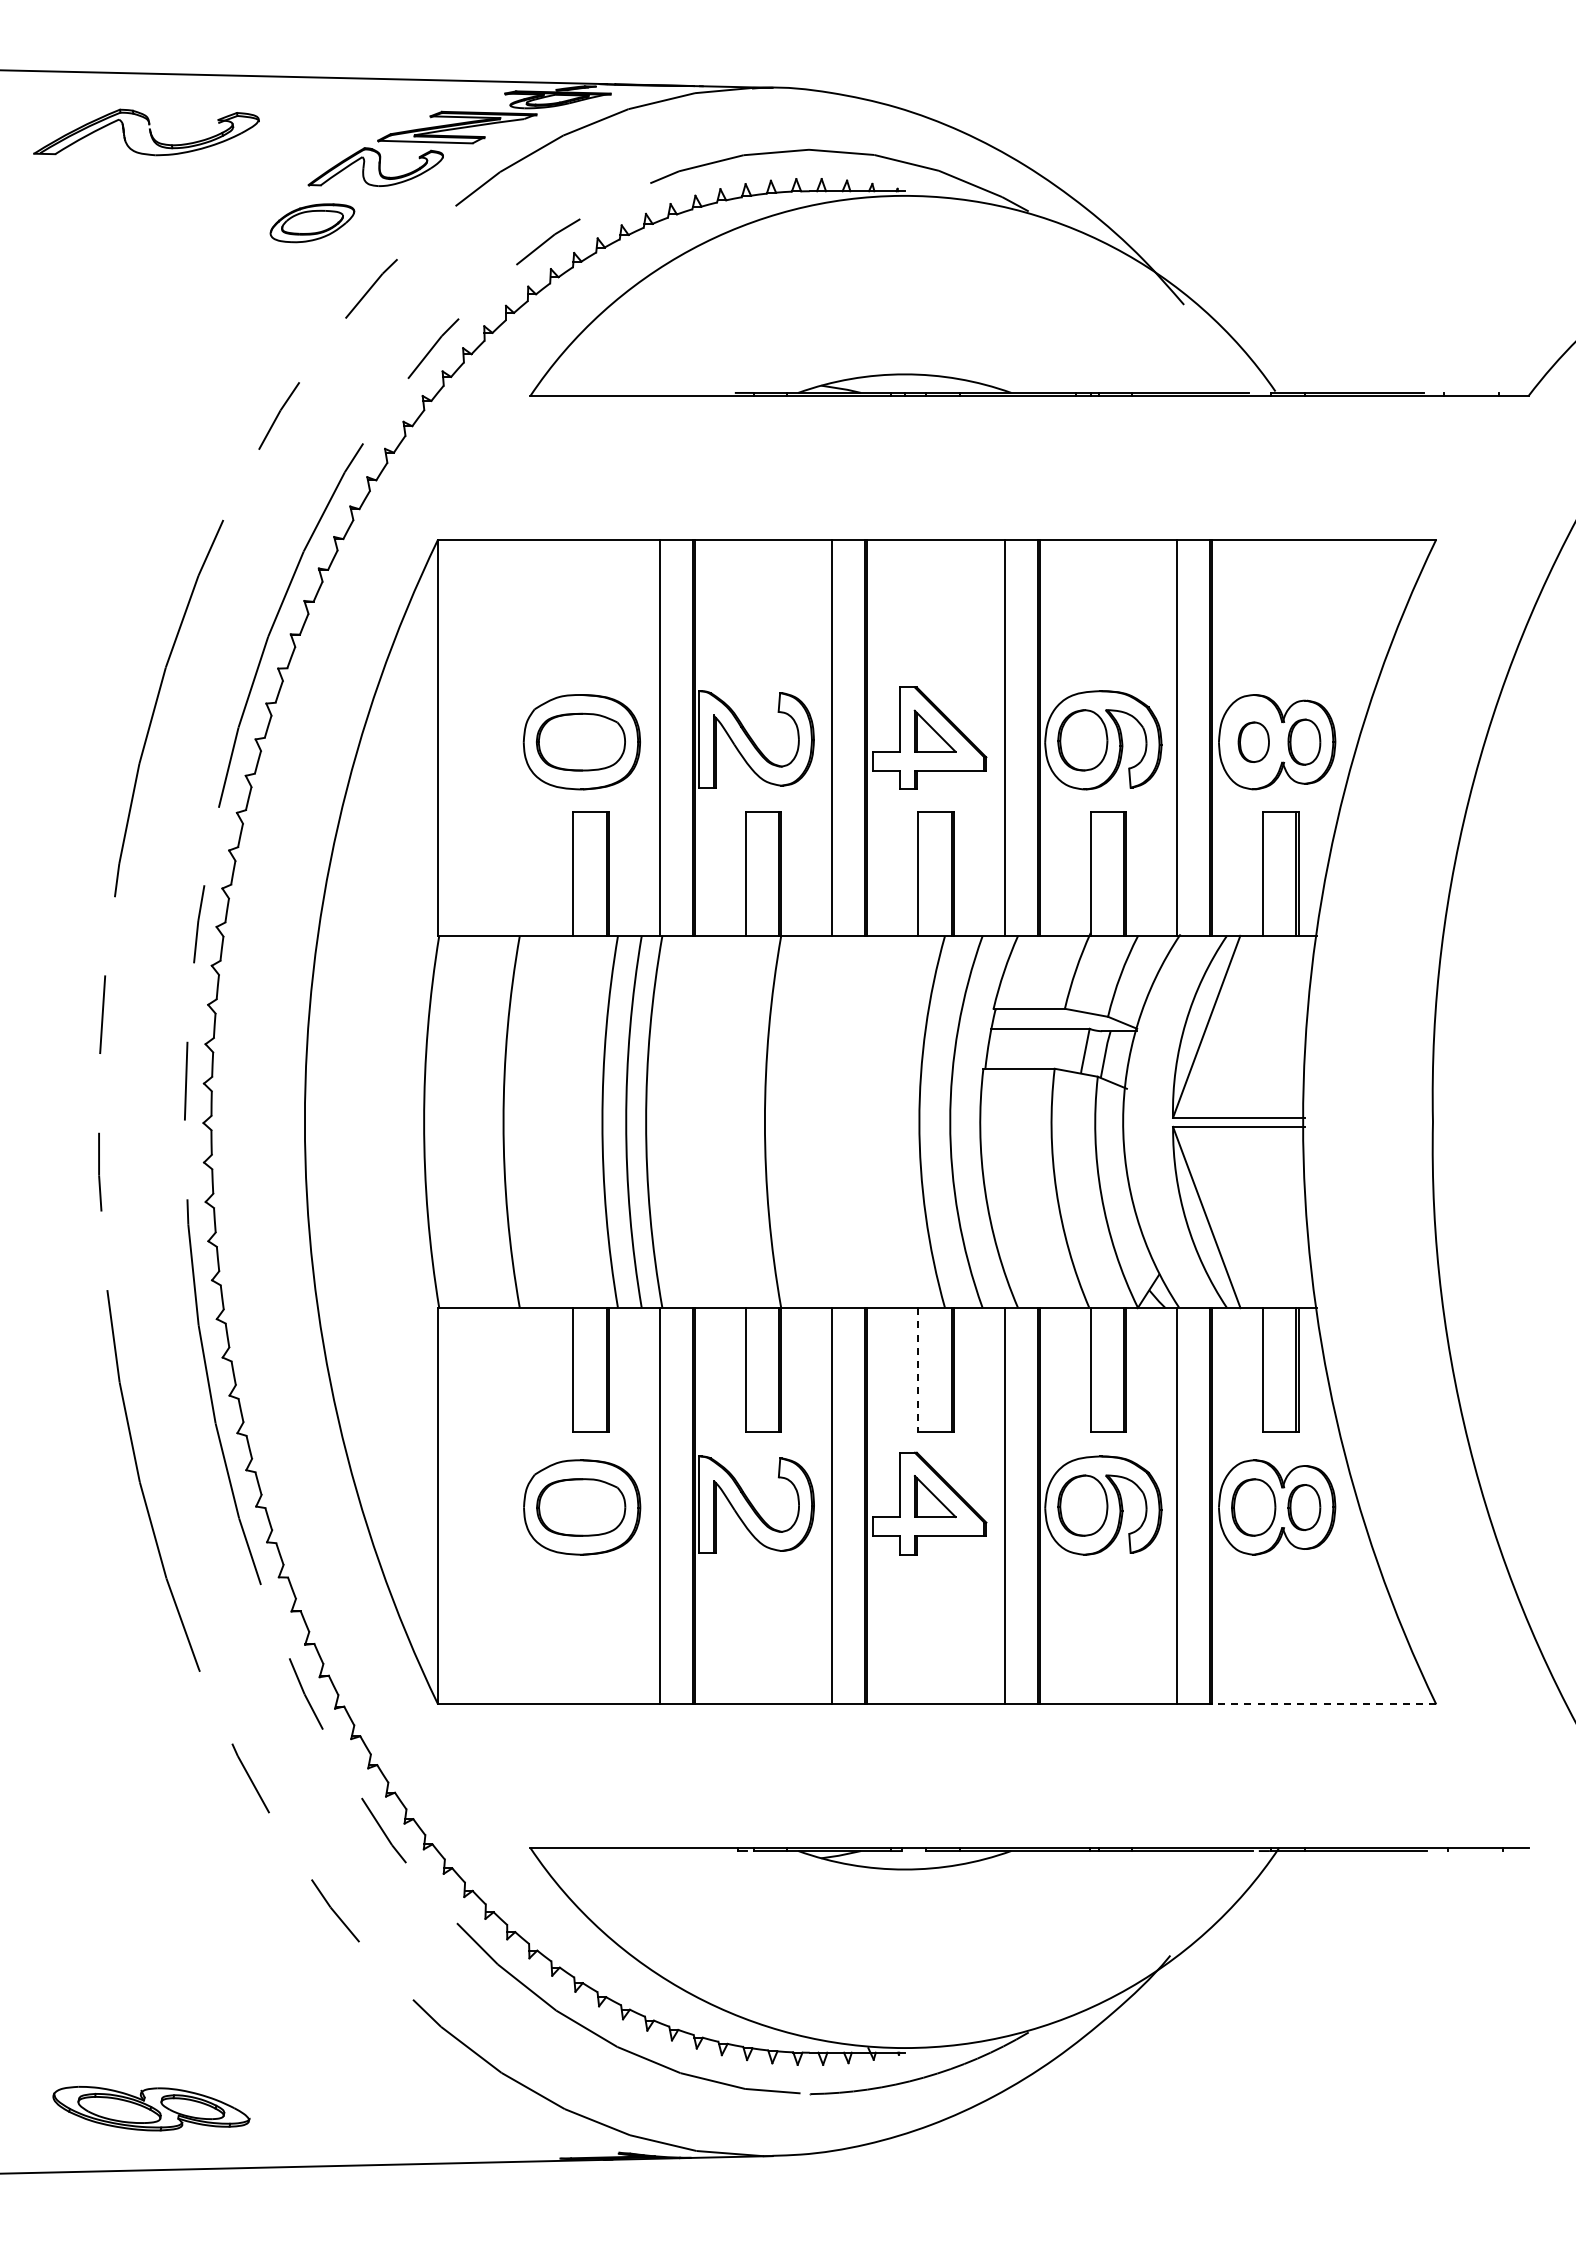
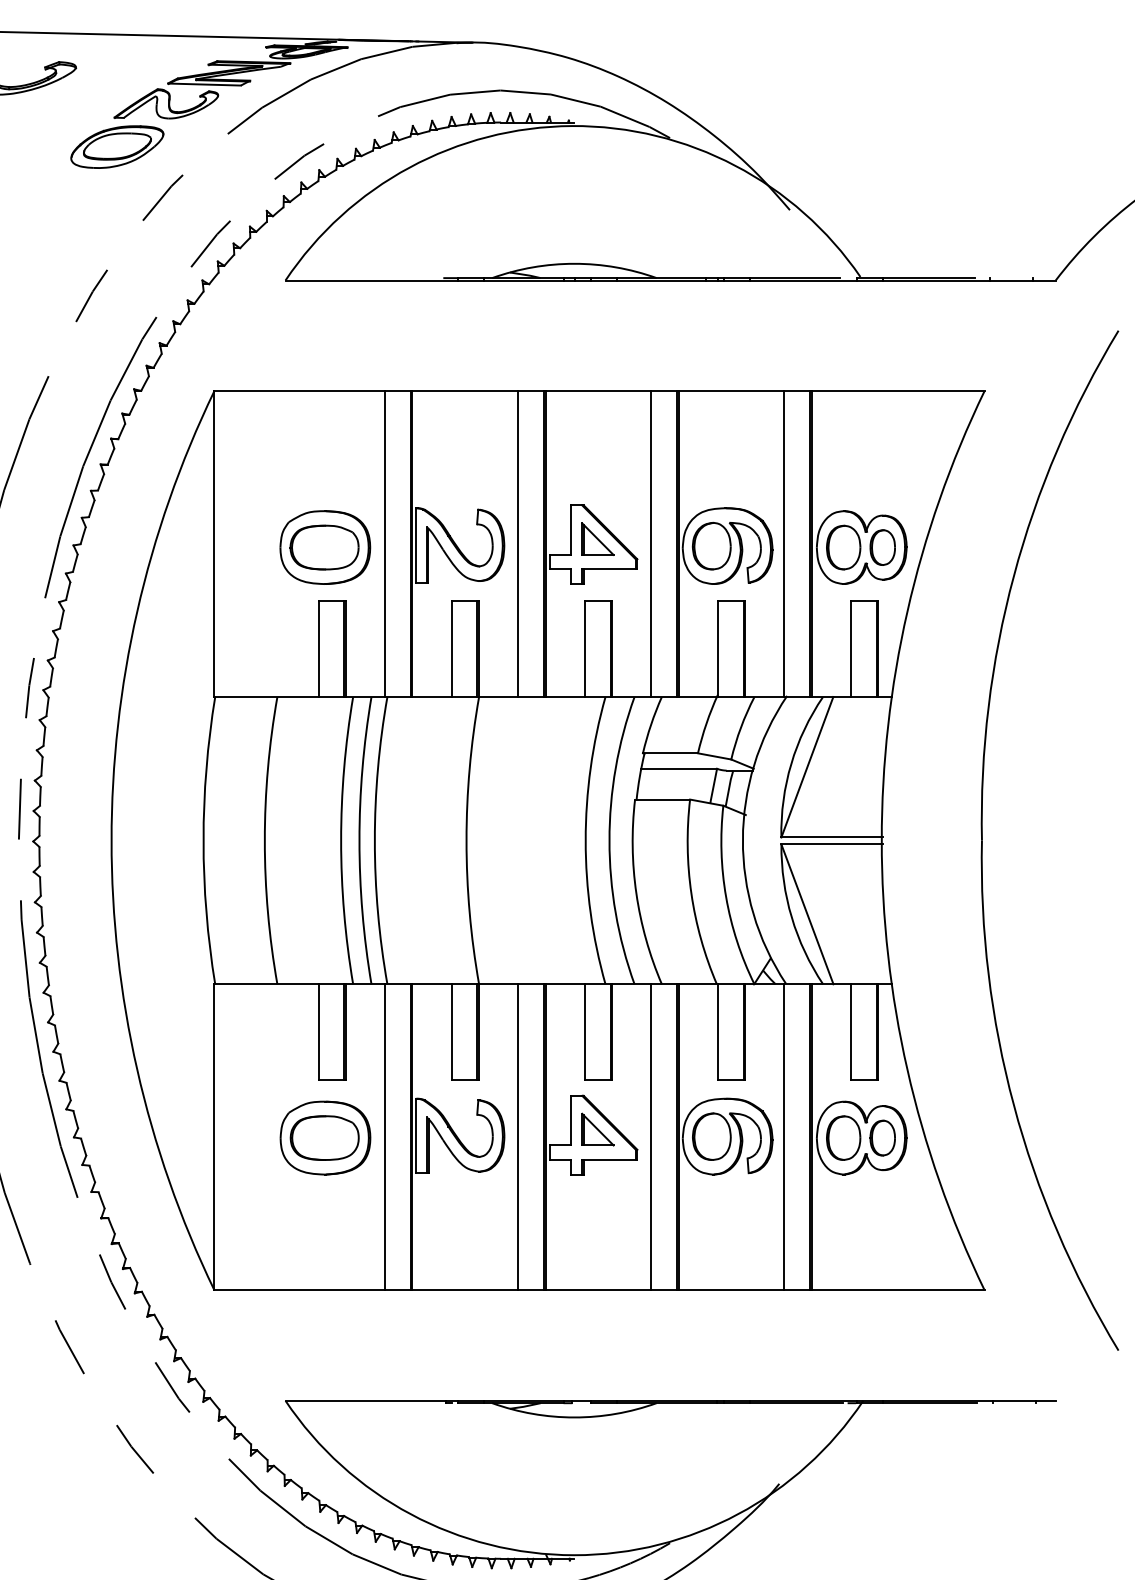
part: (312, 223) -> (117, 147), size x1.43
part: (1253, 742) -> (843, 547), size x1.43
line: (918, 1370) -> (585, 1032), dashed -> solid
line: (1323, 1704) -> (897, 1290), dashed -> solid

